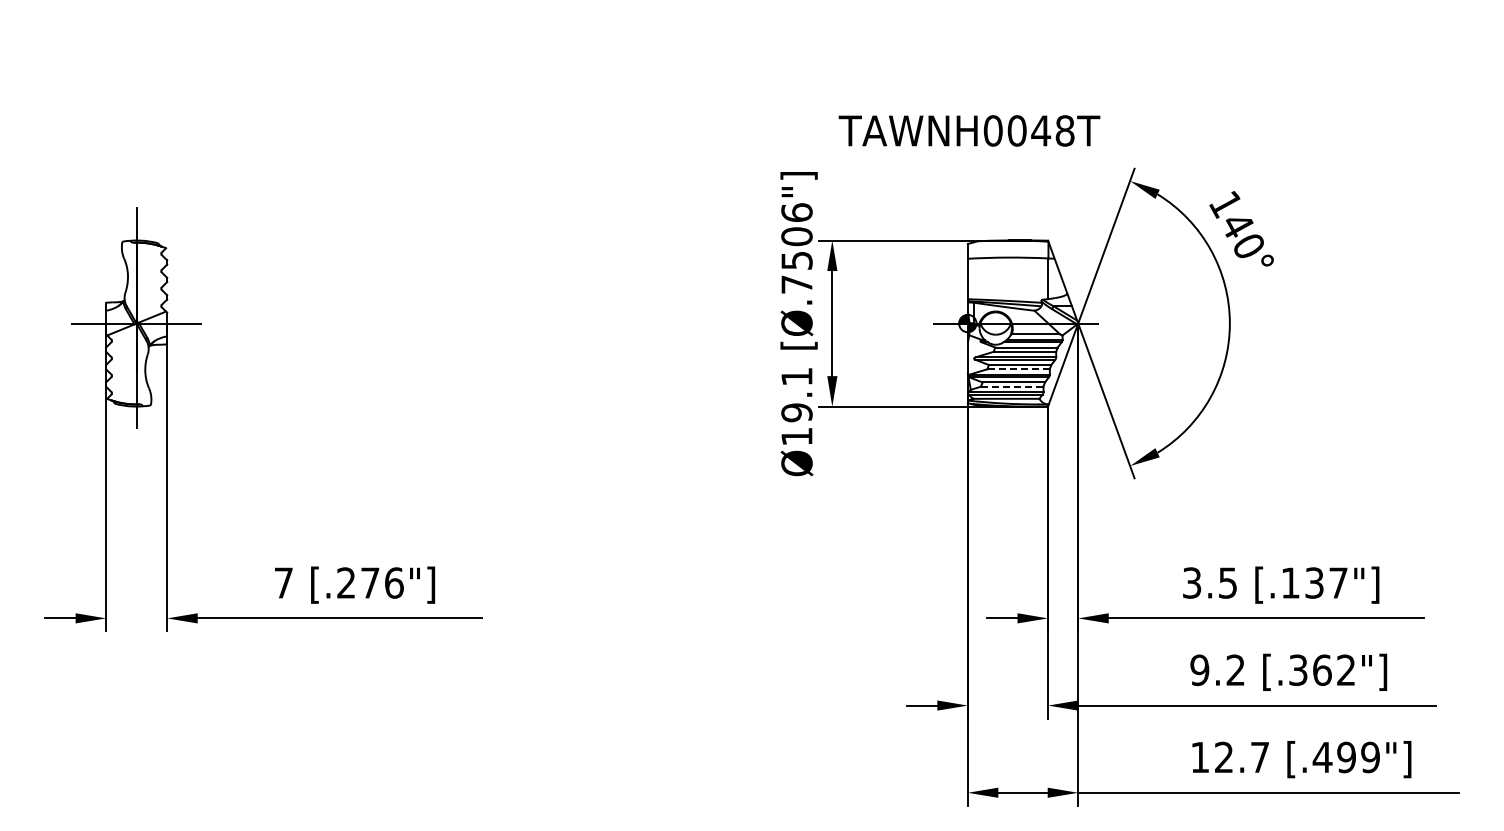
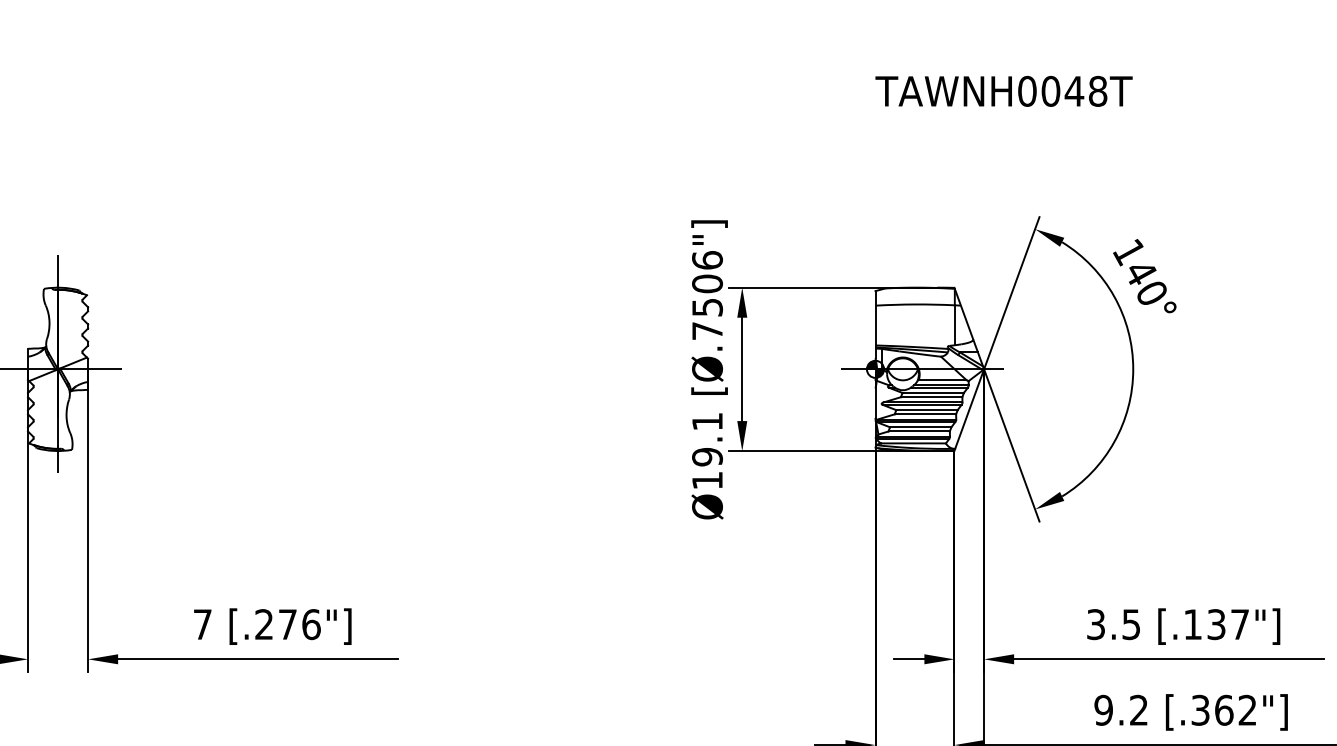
text: (969, 130) -> (1004, 90), moved
line: (1018, 369) -> (925, 414), dashed -> solid
line: (1011, 386) -> (918, 431), dashed -> solid

